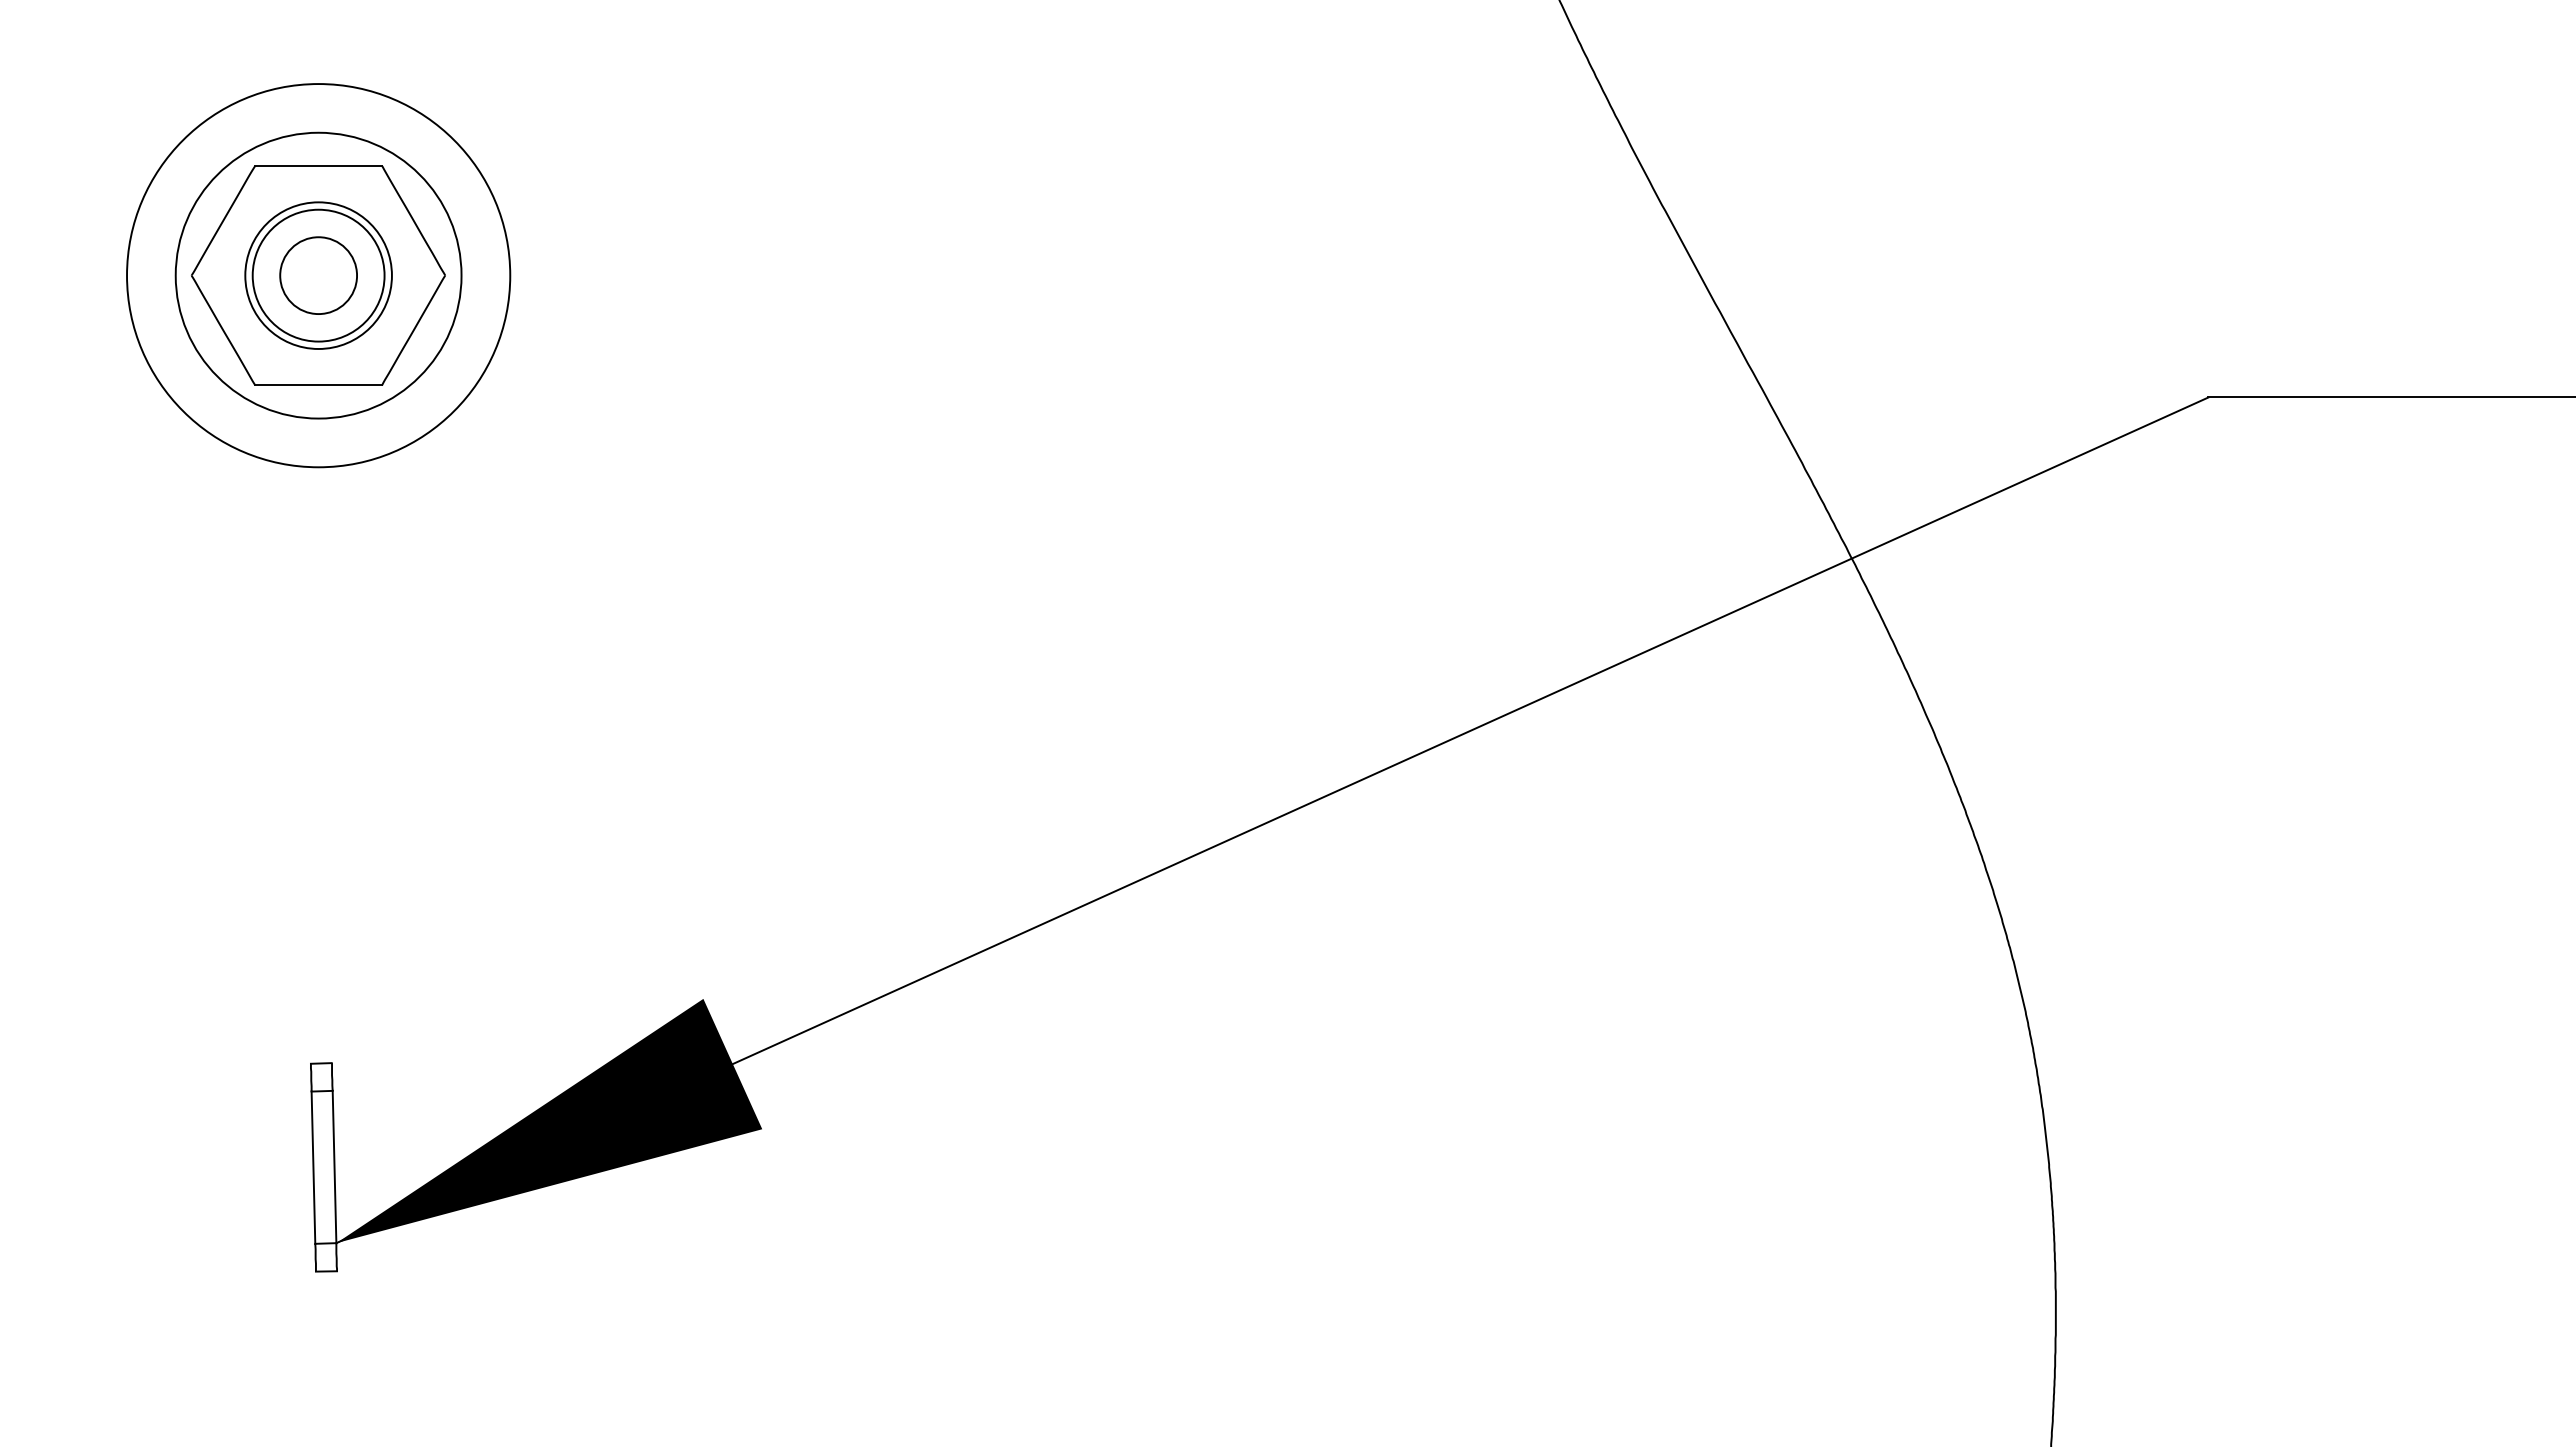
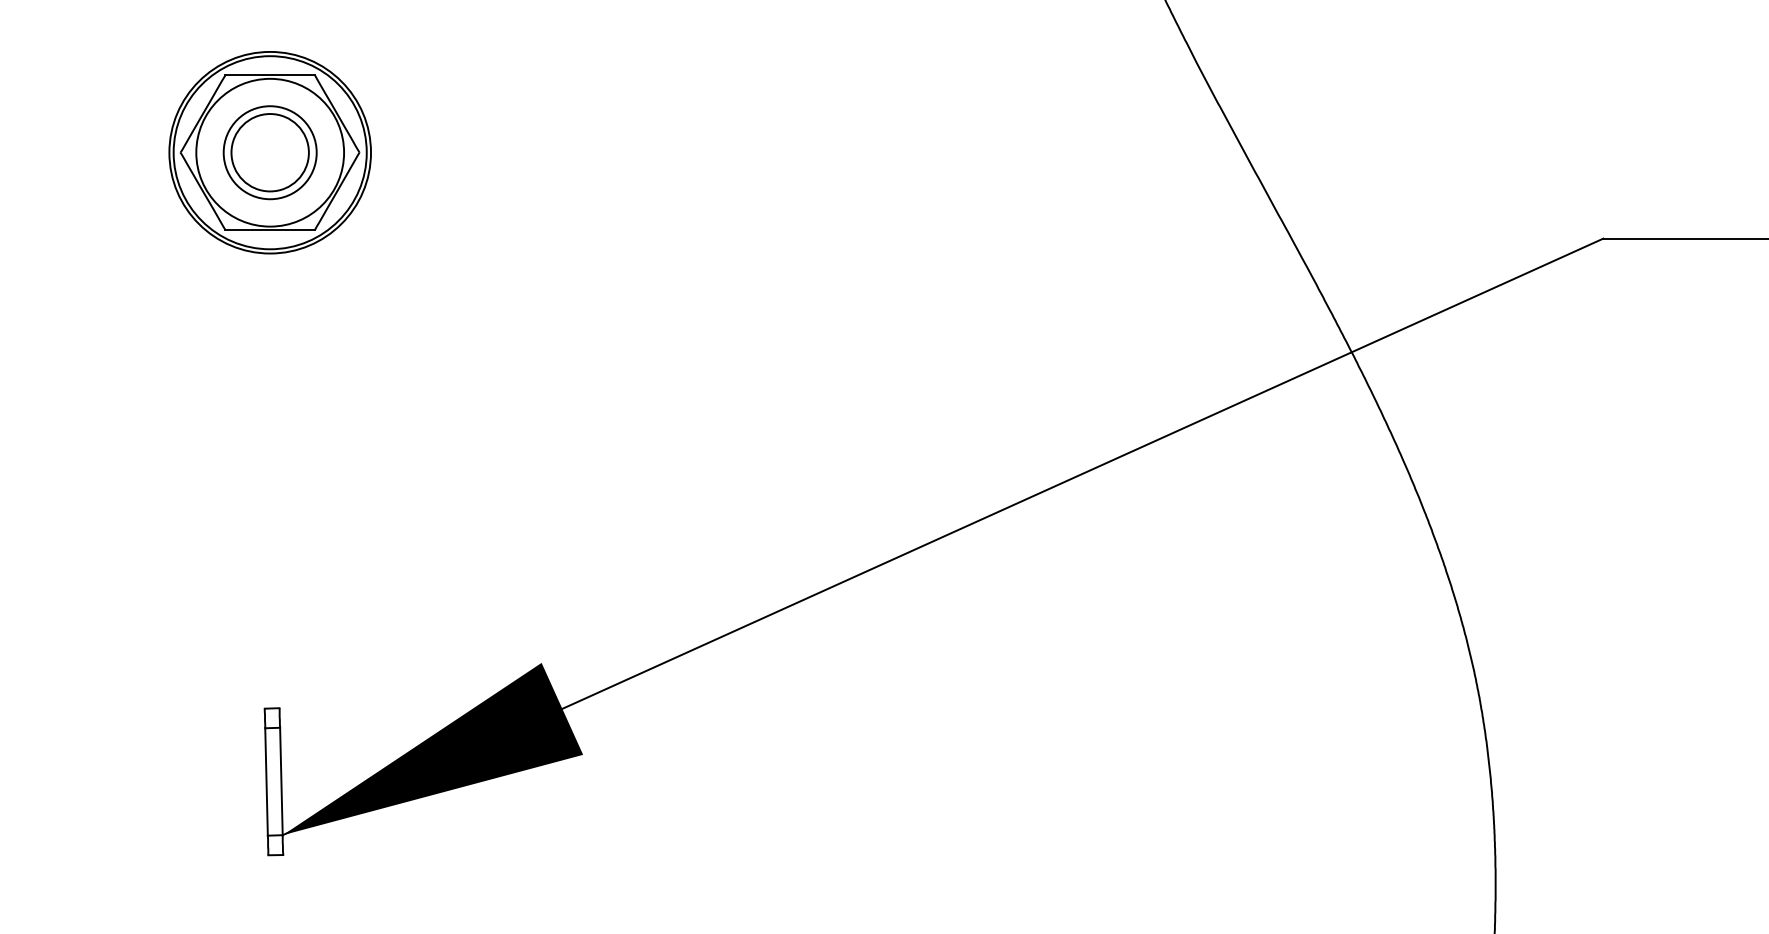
circle: (318, 275) -> (270, 152), size x0.71
circle: (318, 275) -> (270, 152), size x1.43
circle: (318, 275) -> (270, 152), size x1.43

